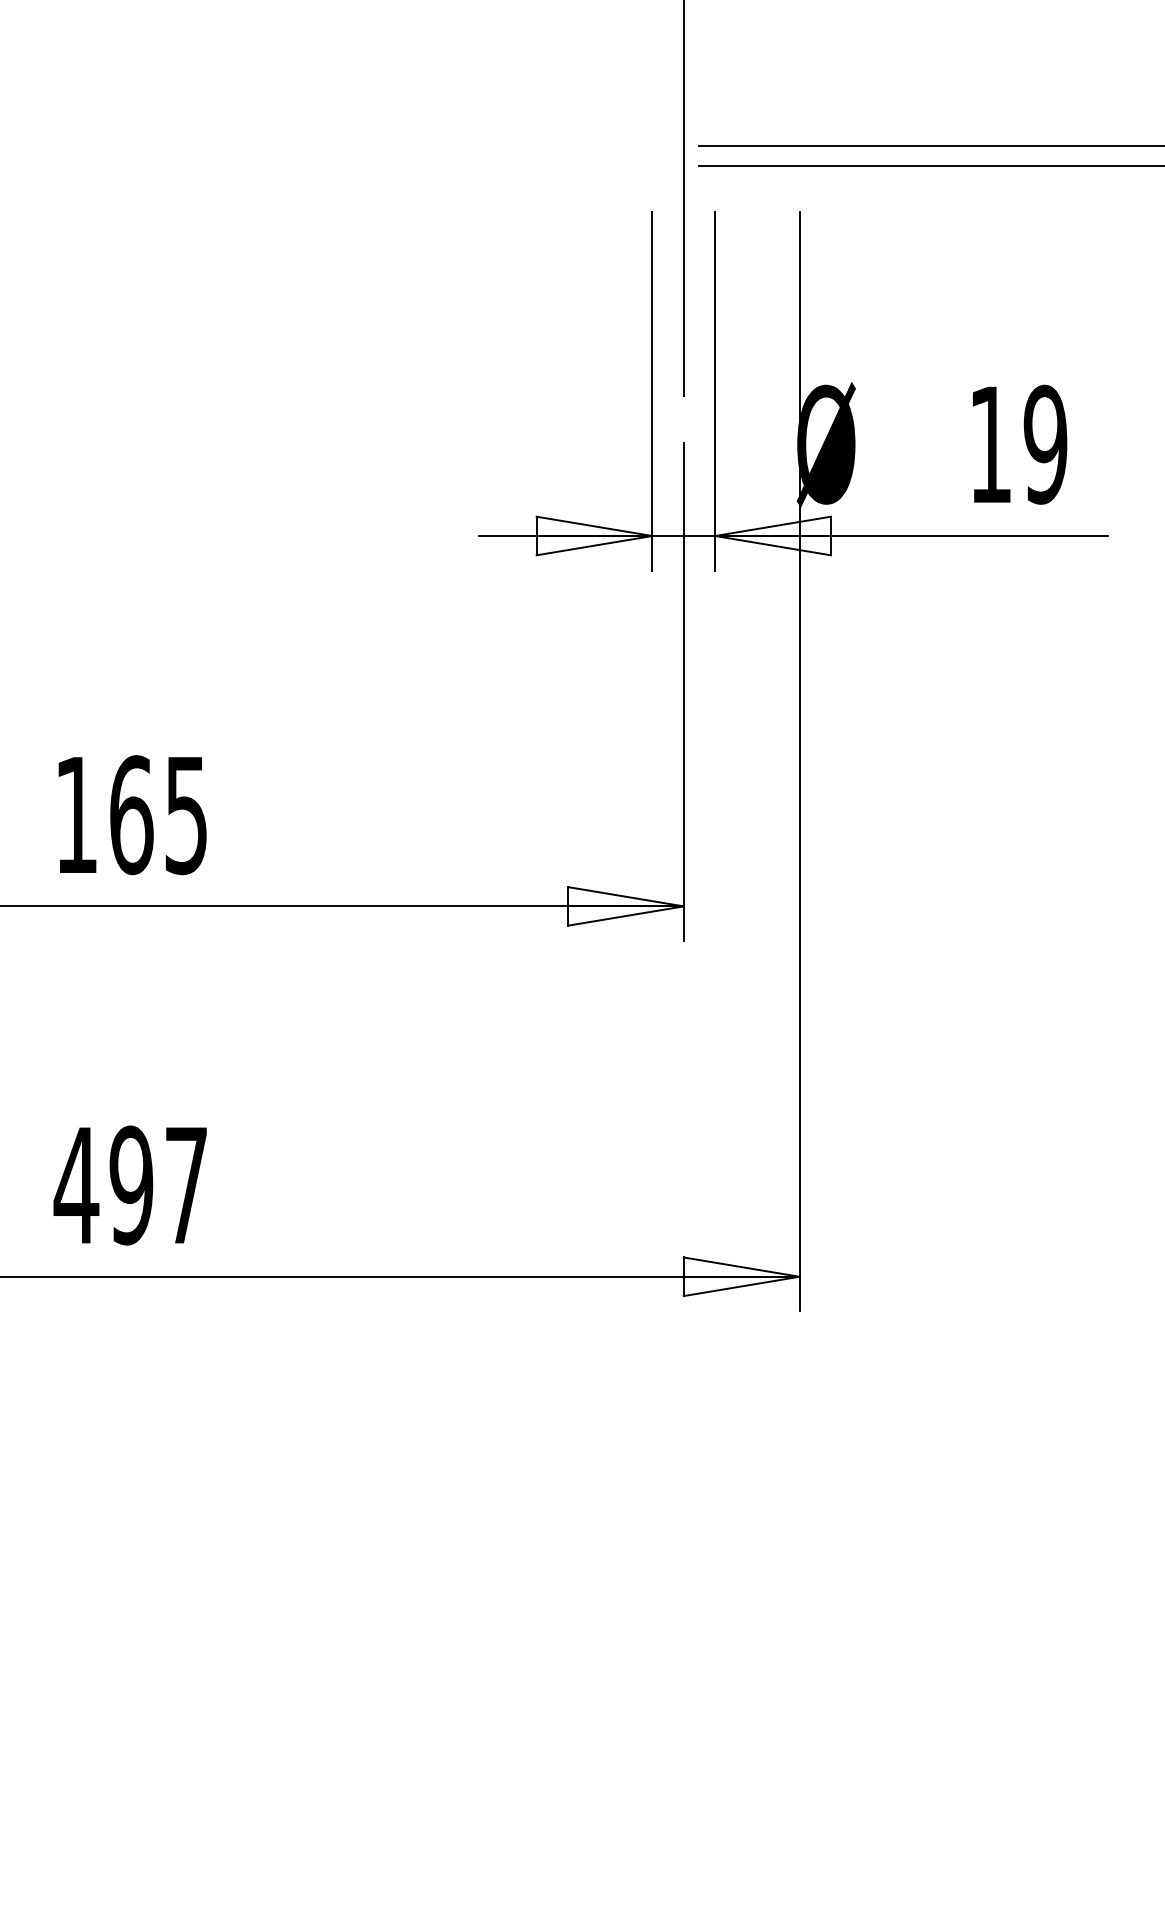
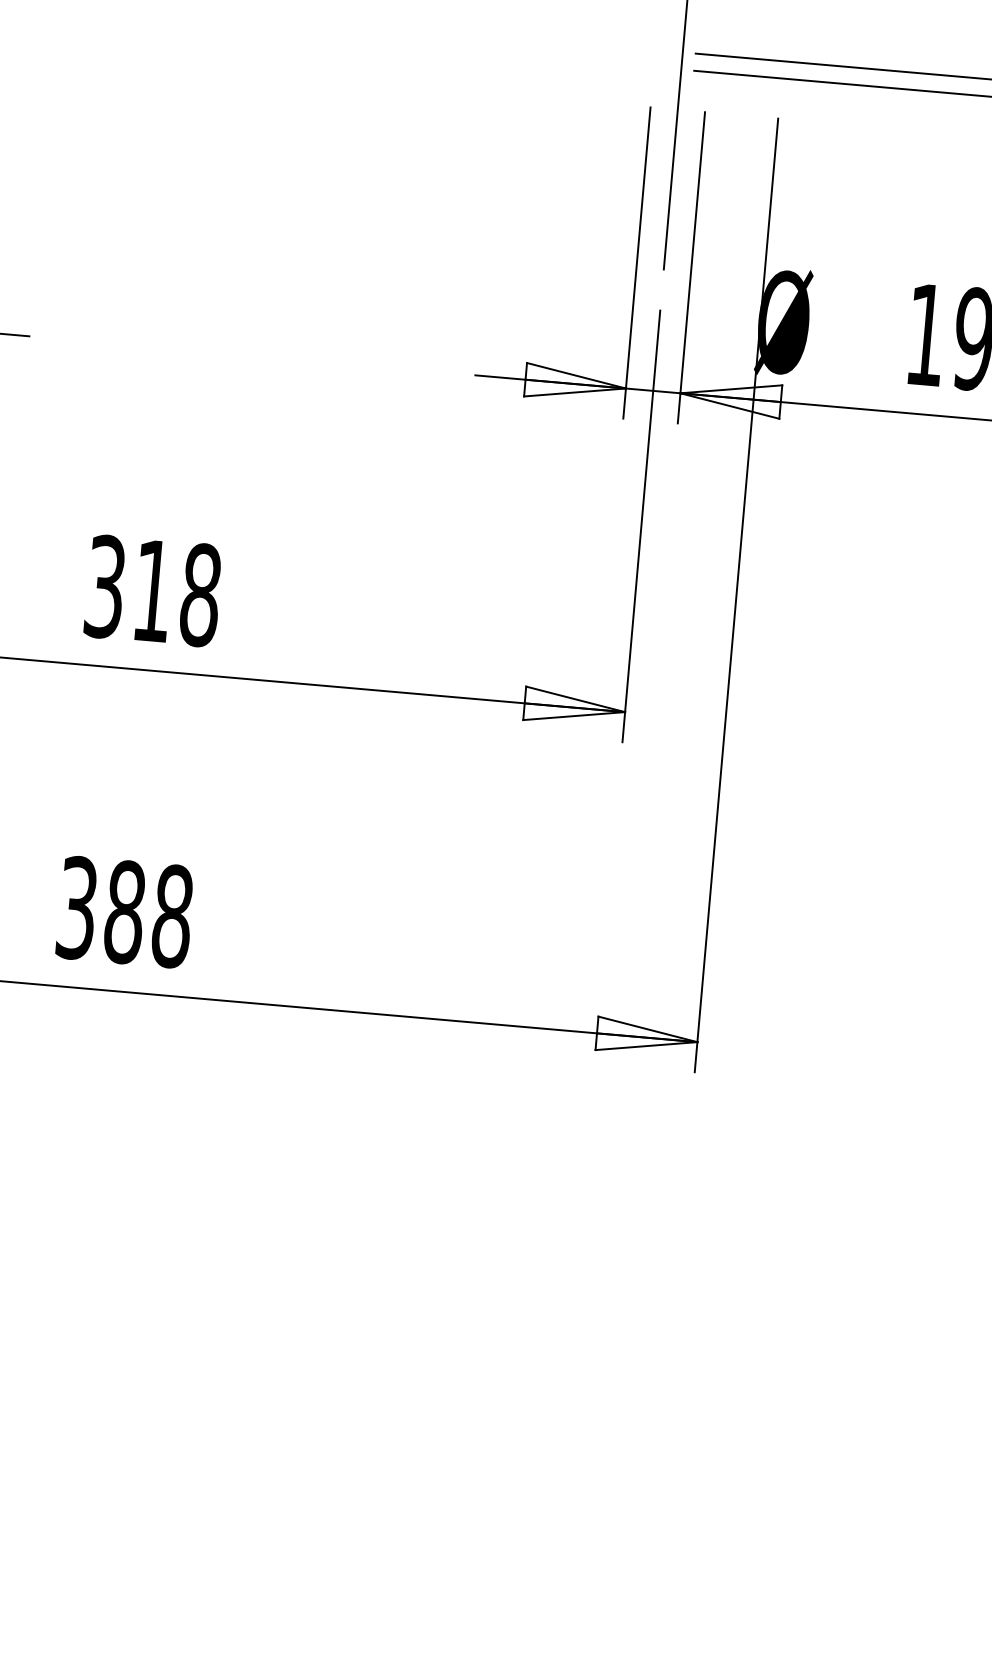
text: (131, 815) -> (152, 591), 165 -> 318
text: (130, 1185) -> (124, 912), 497 -> 388

